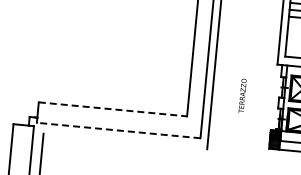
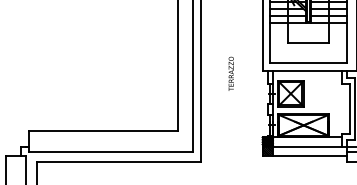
text: (241, 95) -> (230, 73), moved
line: (113, 109) -> (103, 131), dashed -> solid
line: (118, 130) -> (110, 152), dashed -> solid
line: (125, 141) -> (118, 162), added

